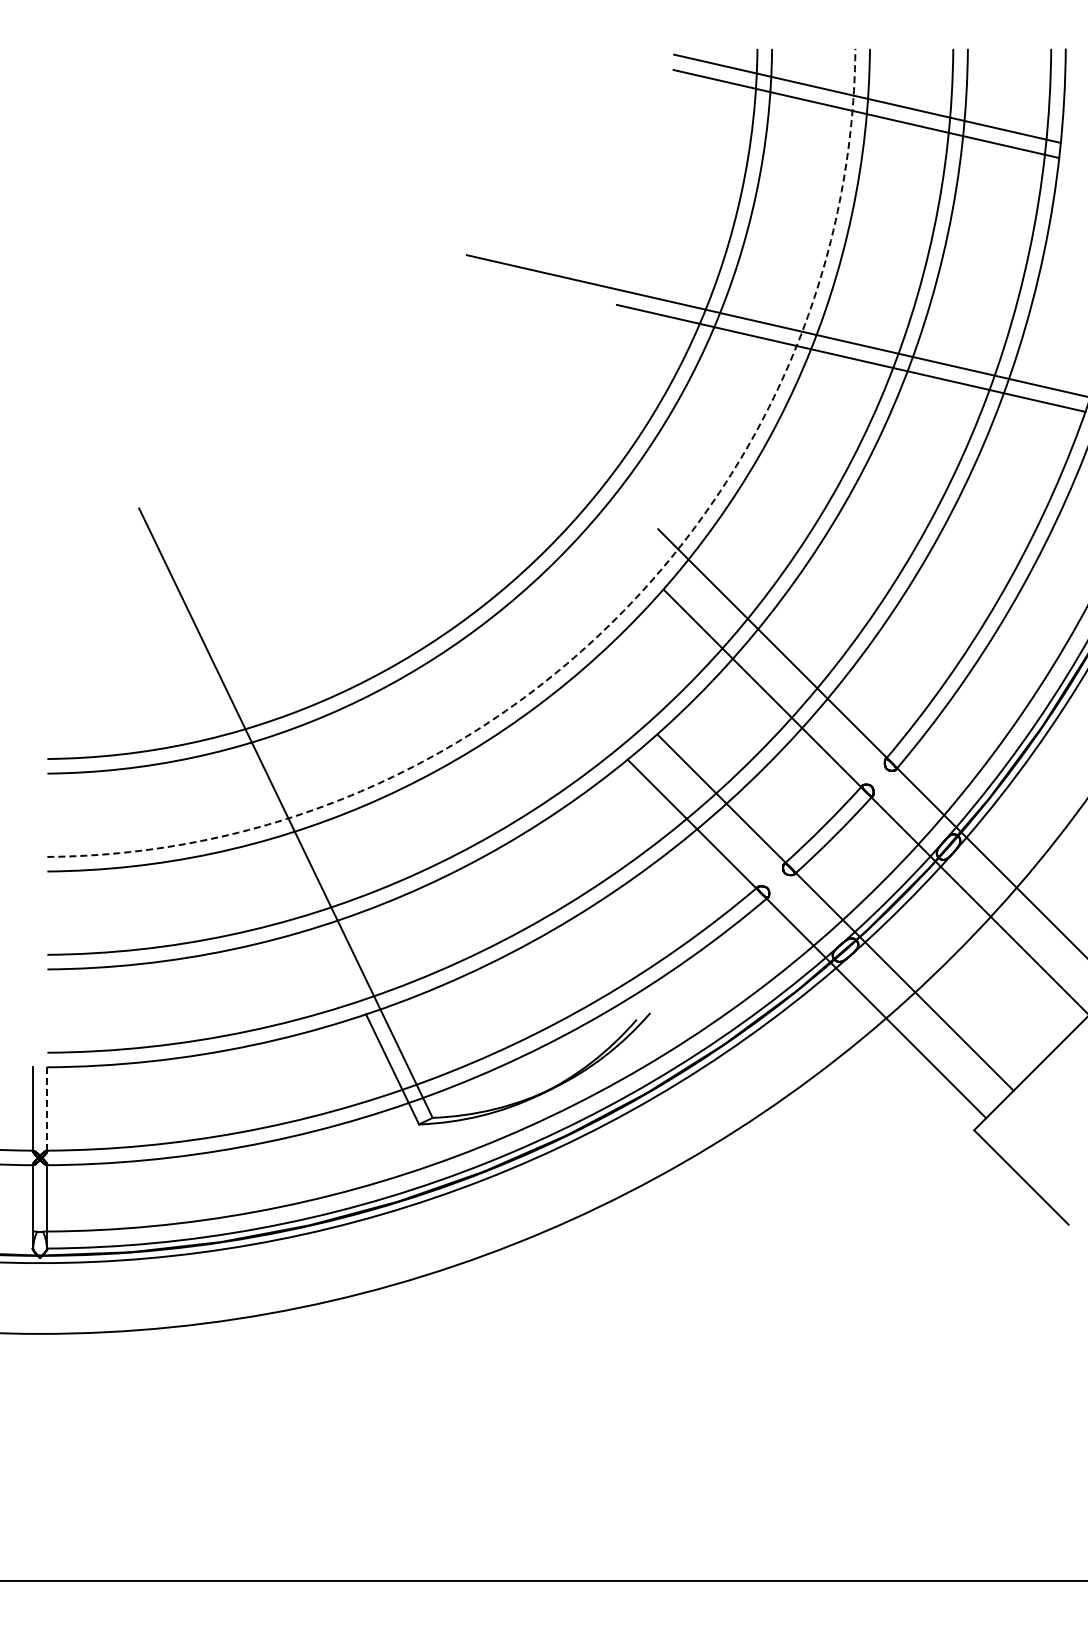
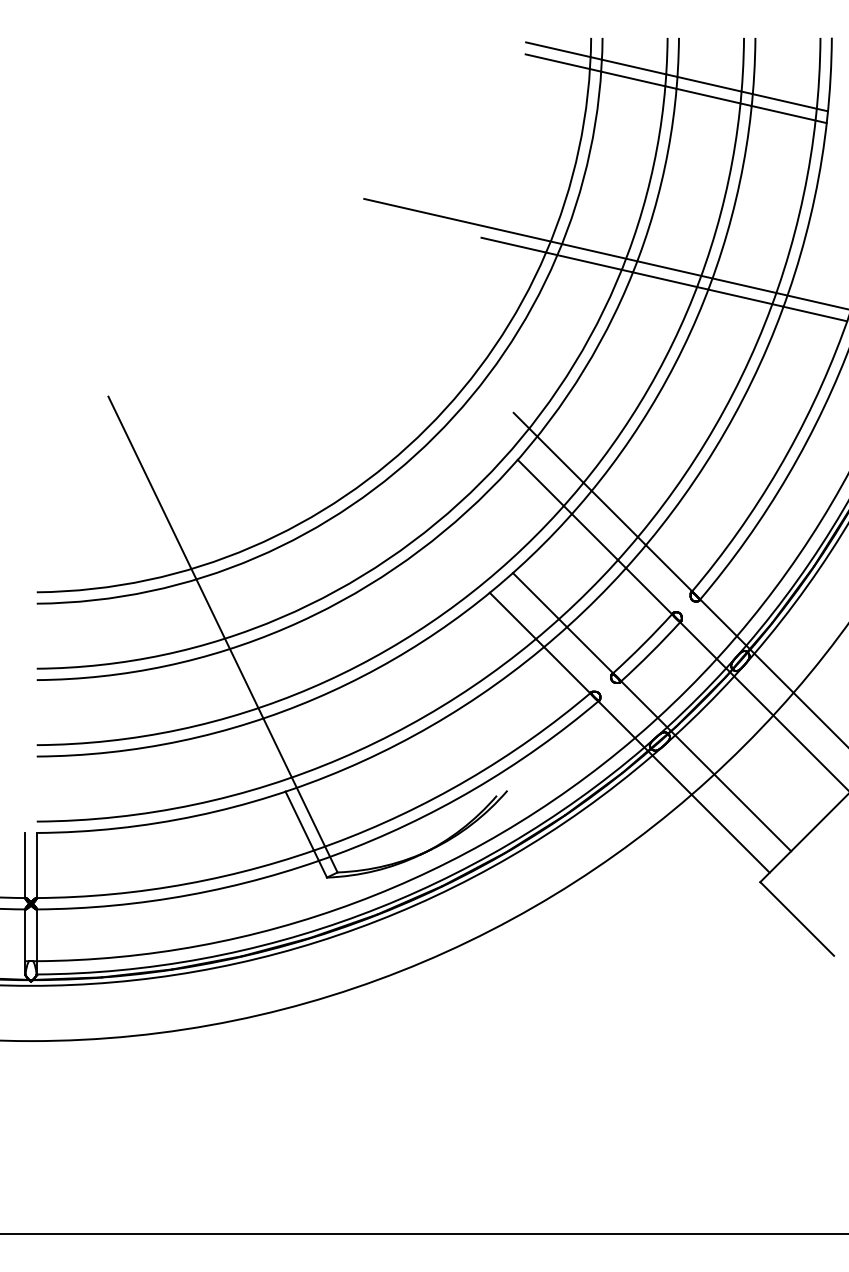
arc: (616, 618) -> (481, 482), dashed -> solid
line: (47, 1109) -> (36, 865), dashed -> solid

